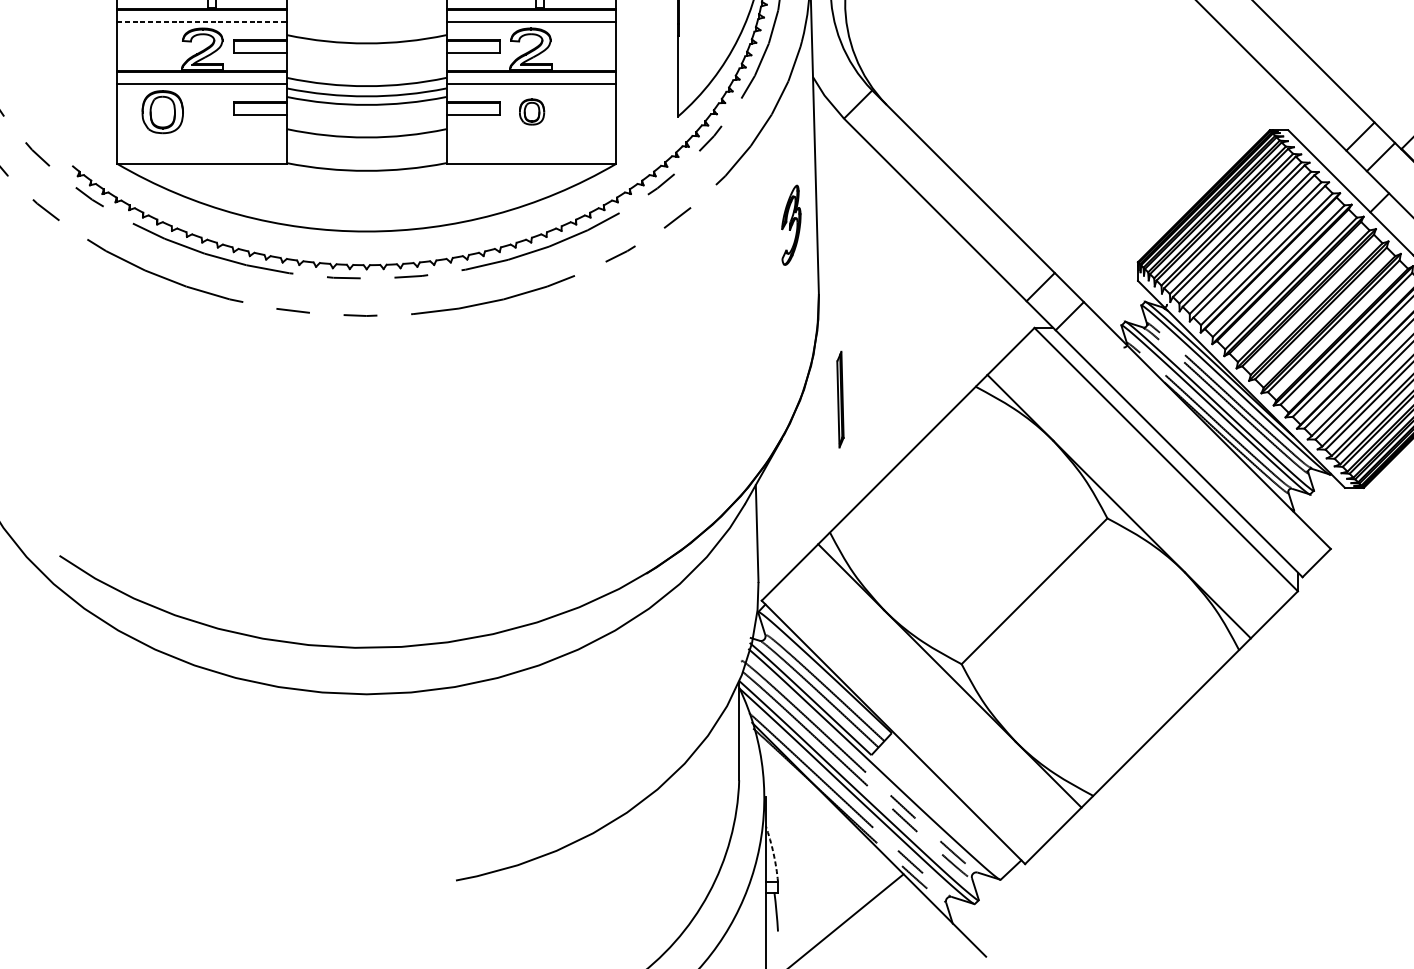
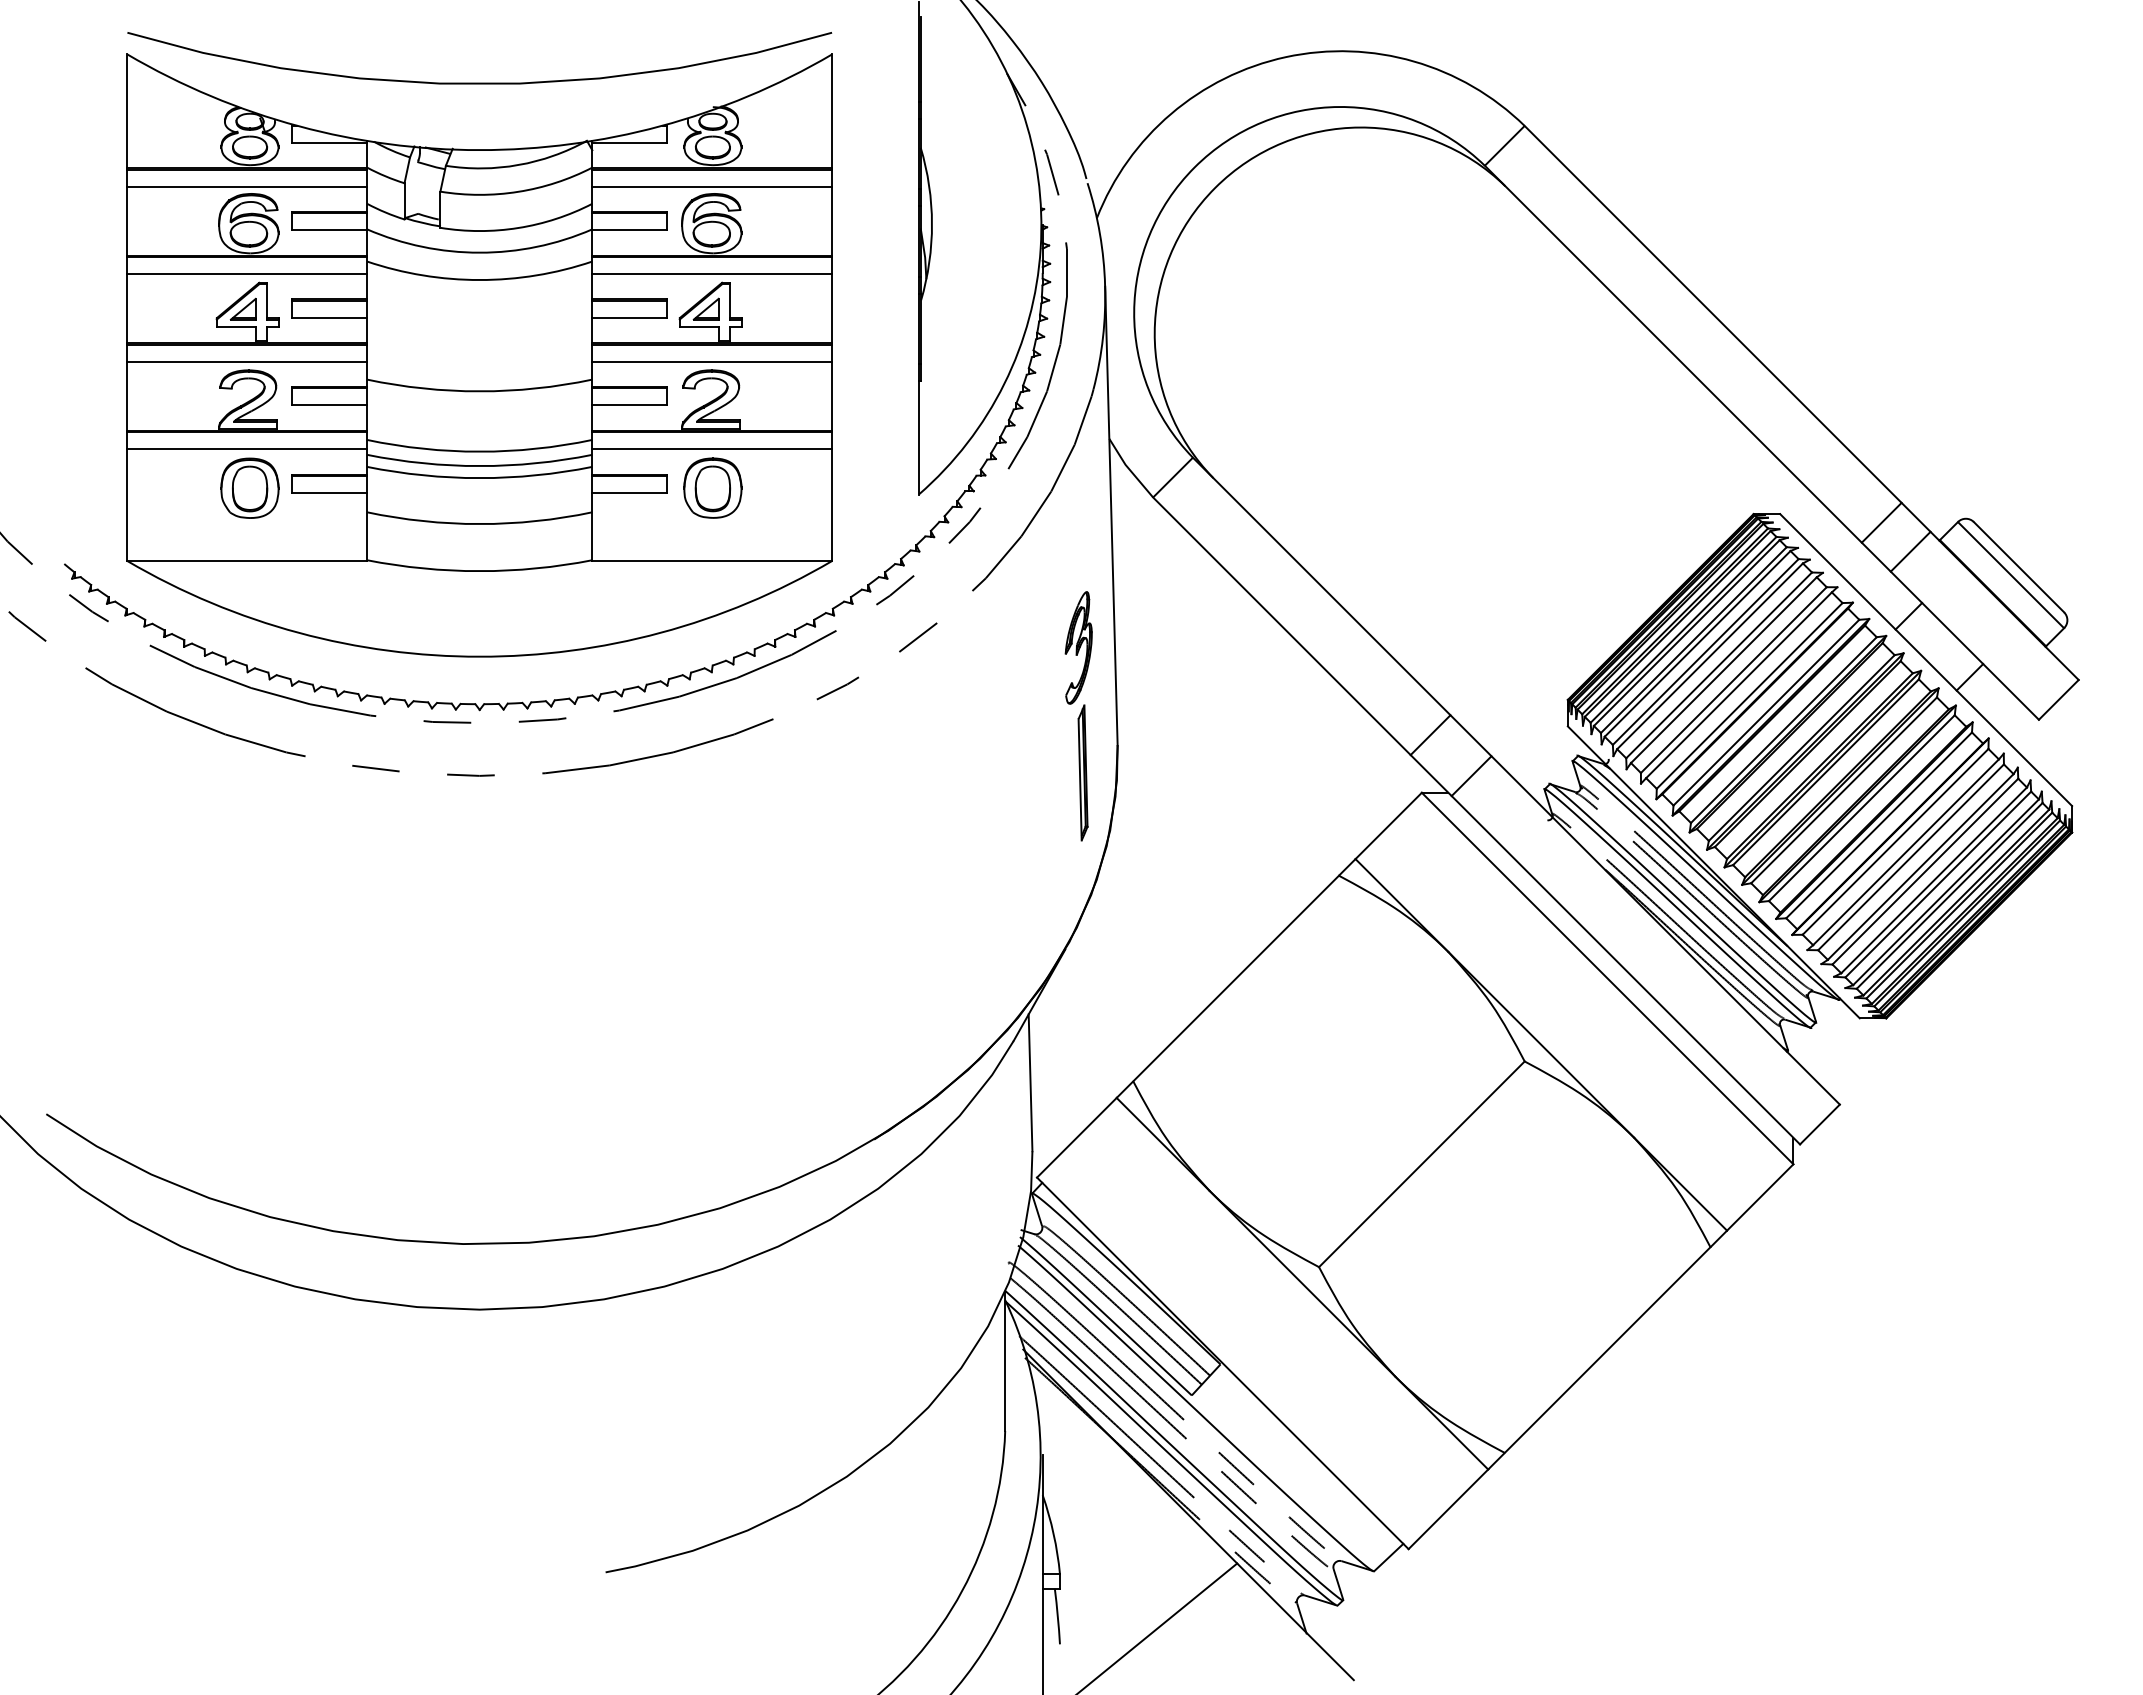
line: (202, 22) -> (247, 361), dashed -> solid
part: (162, 111) -> (249, 487), moved
part: (531, 111) -> (712, 487), size x1.67
part: (840, 399) -> (1082, 772), moved
arc: (773, 853) -> (1053, 1534), dashed -> solid

